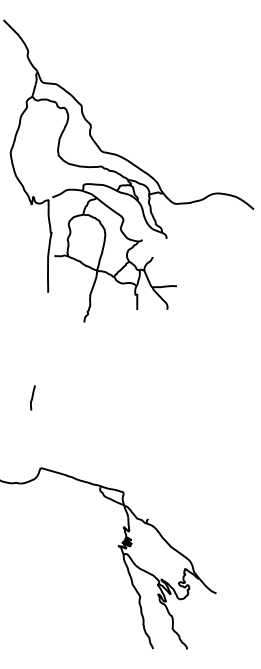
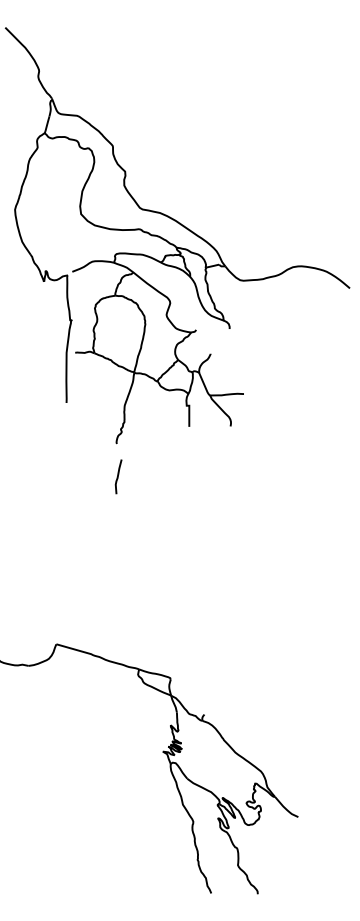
curve: (32, 397) -> (118, 476), moved

